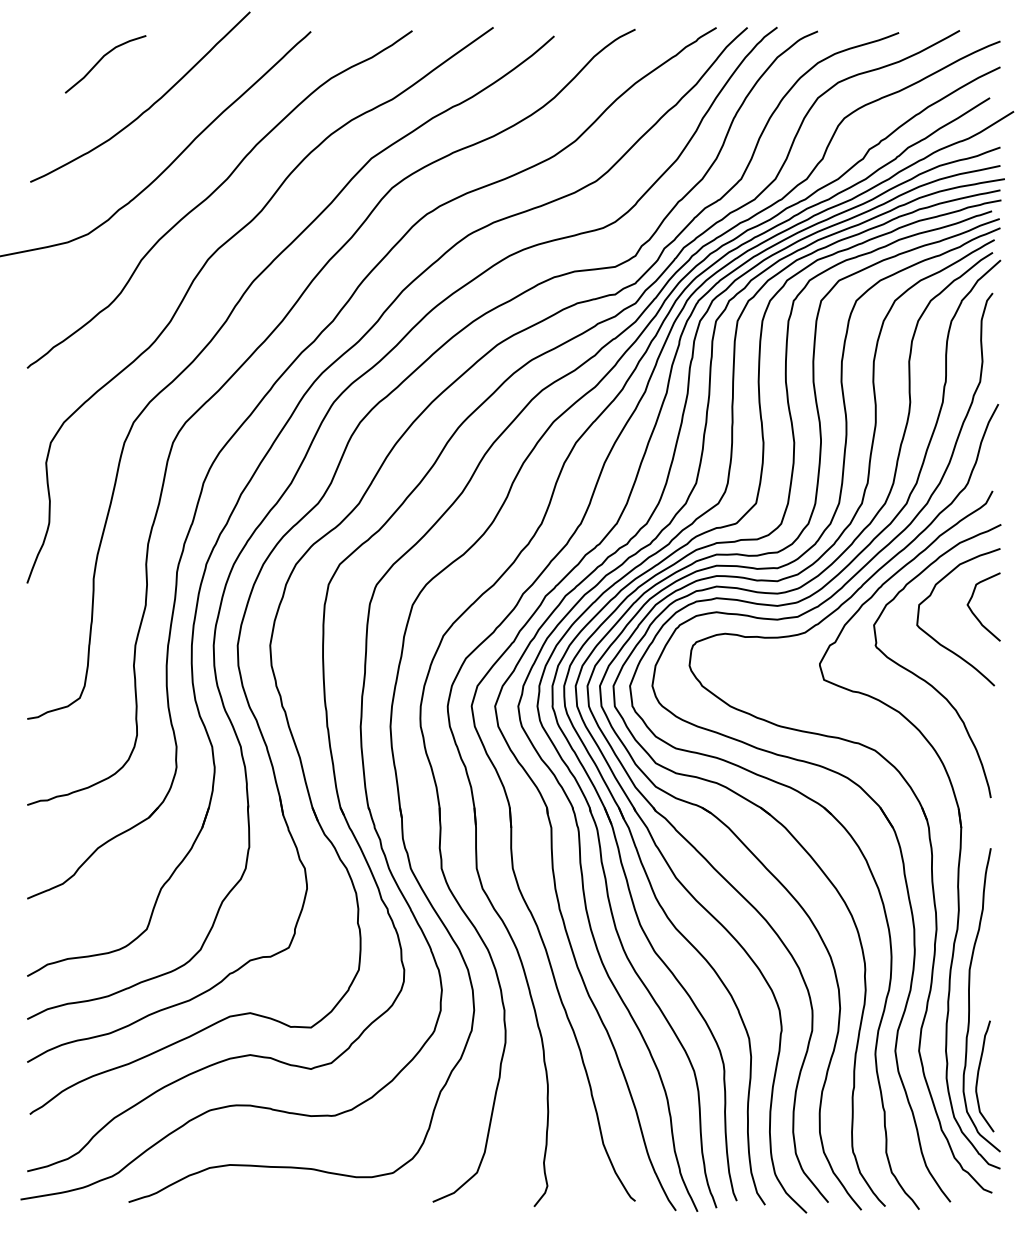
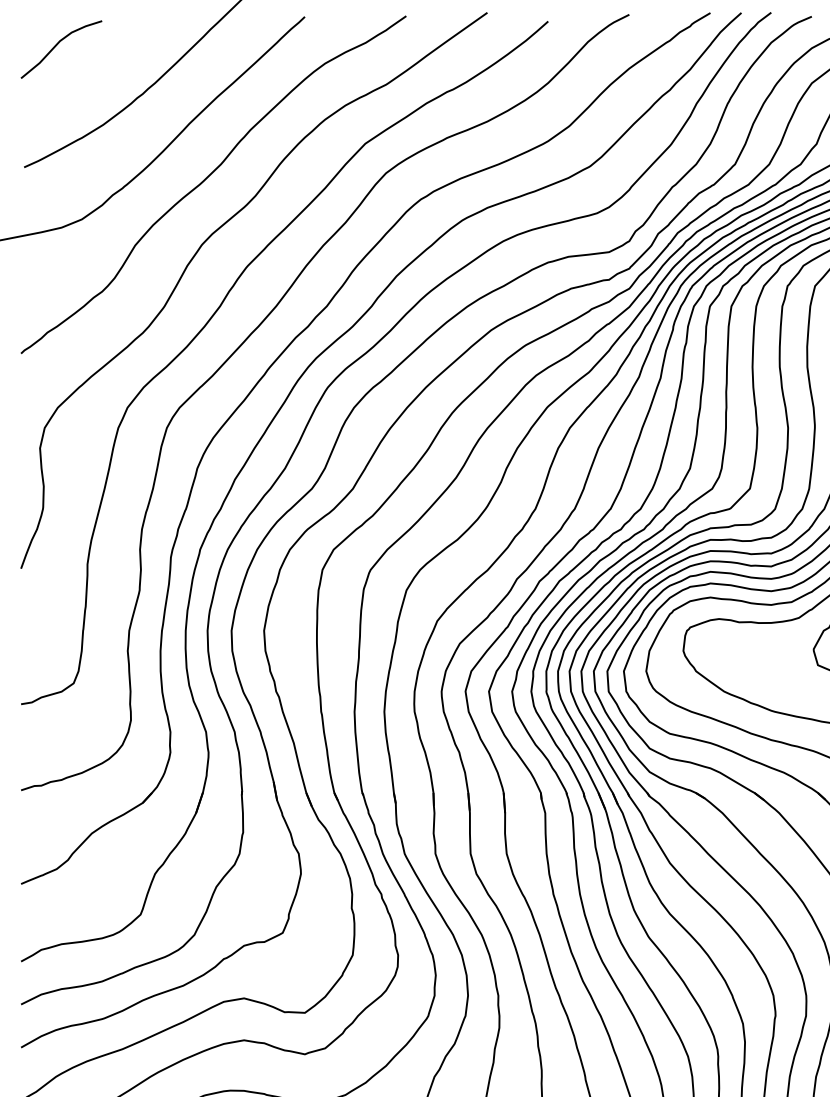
curve: (101, 60) -> (57, 45), moved

